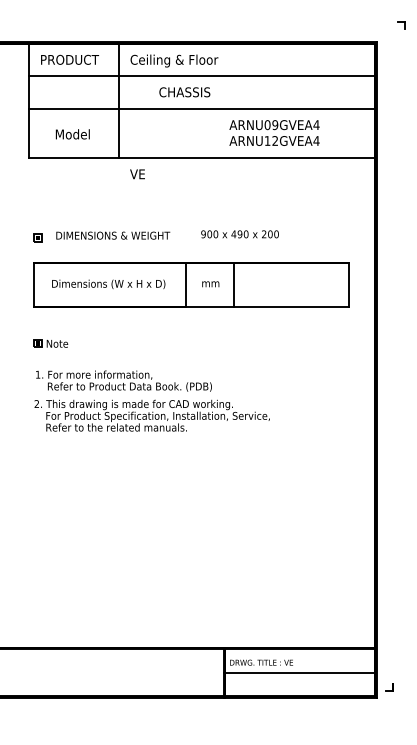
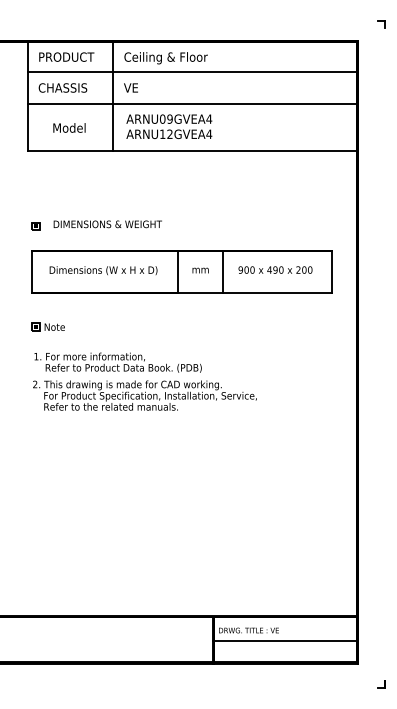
text: (184, 91) -> (62, 87), moved
text: (274, 132) -> (169, 126), moved
text: (137, 173) -> (130, 87), moved
text: (240, 233) -> (275, 269), moved
part: (389, 687) -> (381, 684), moved

